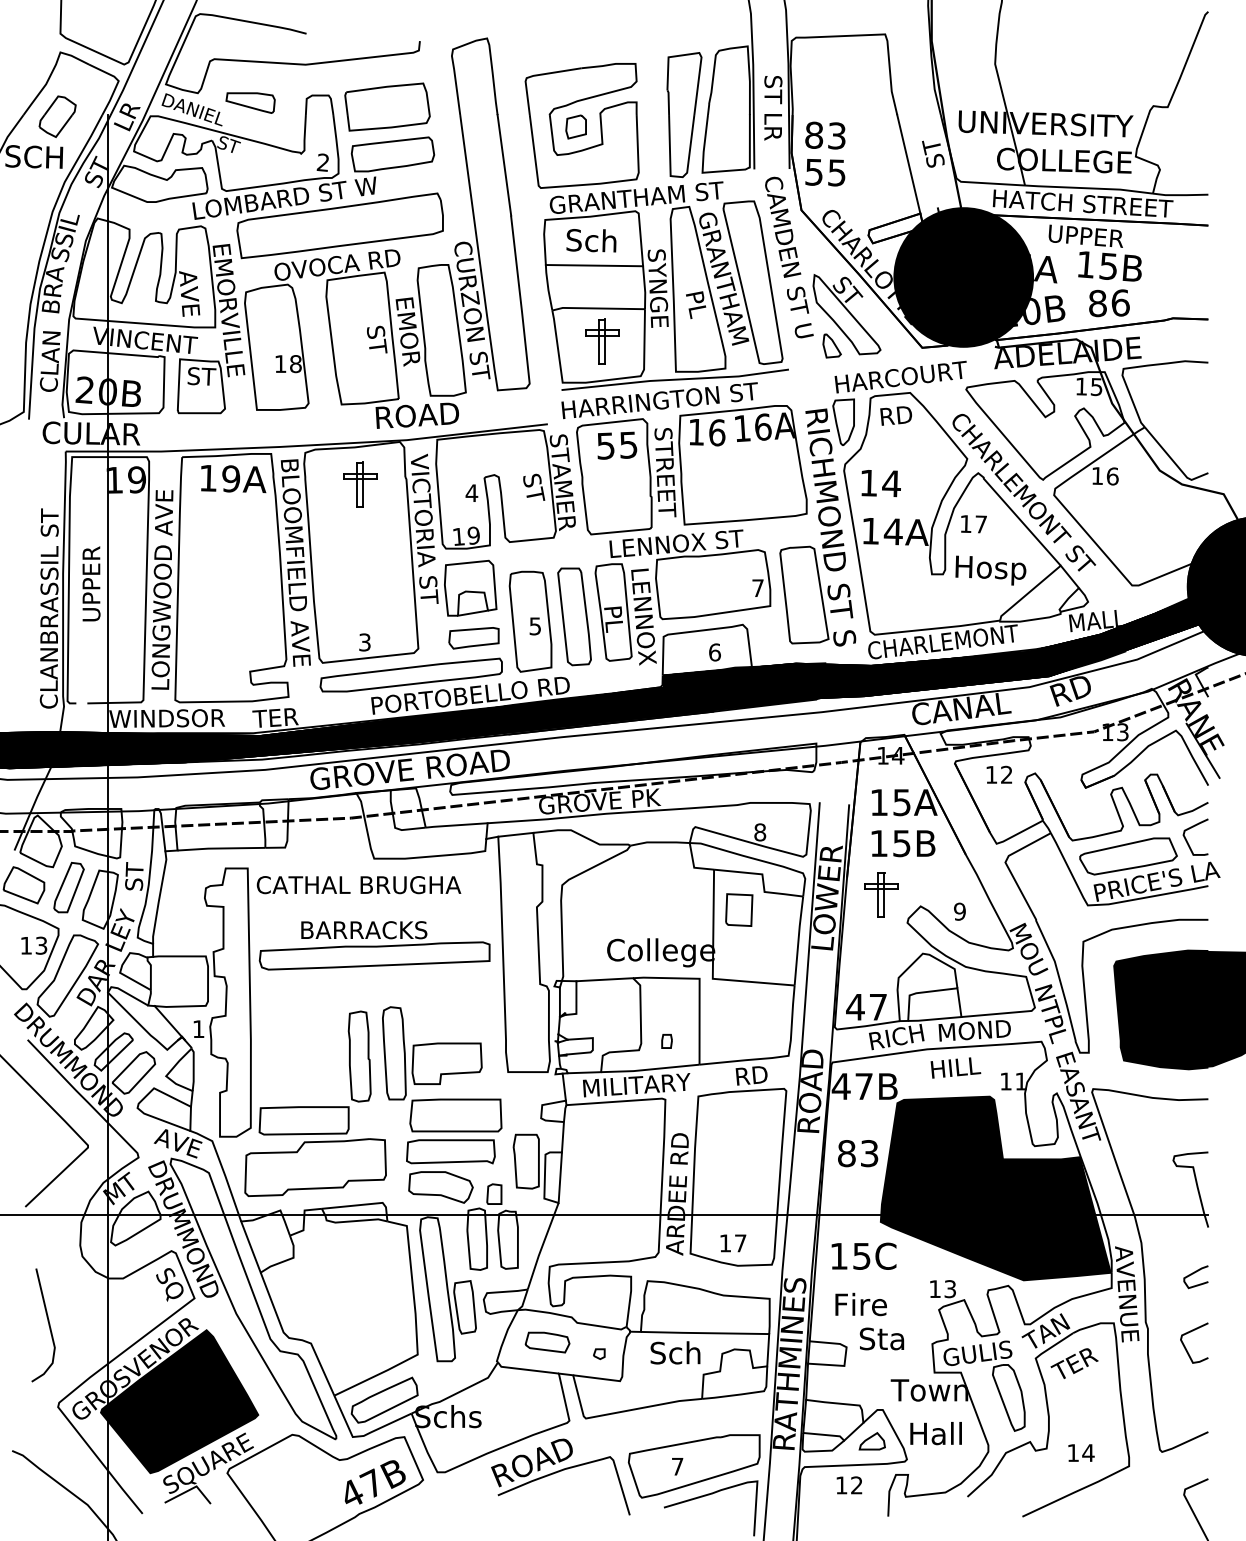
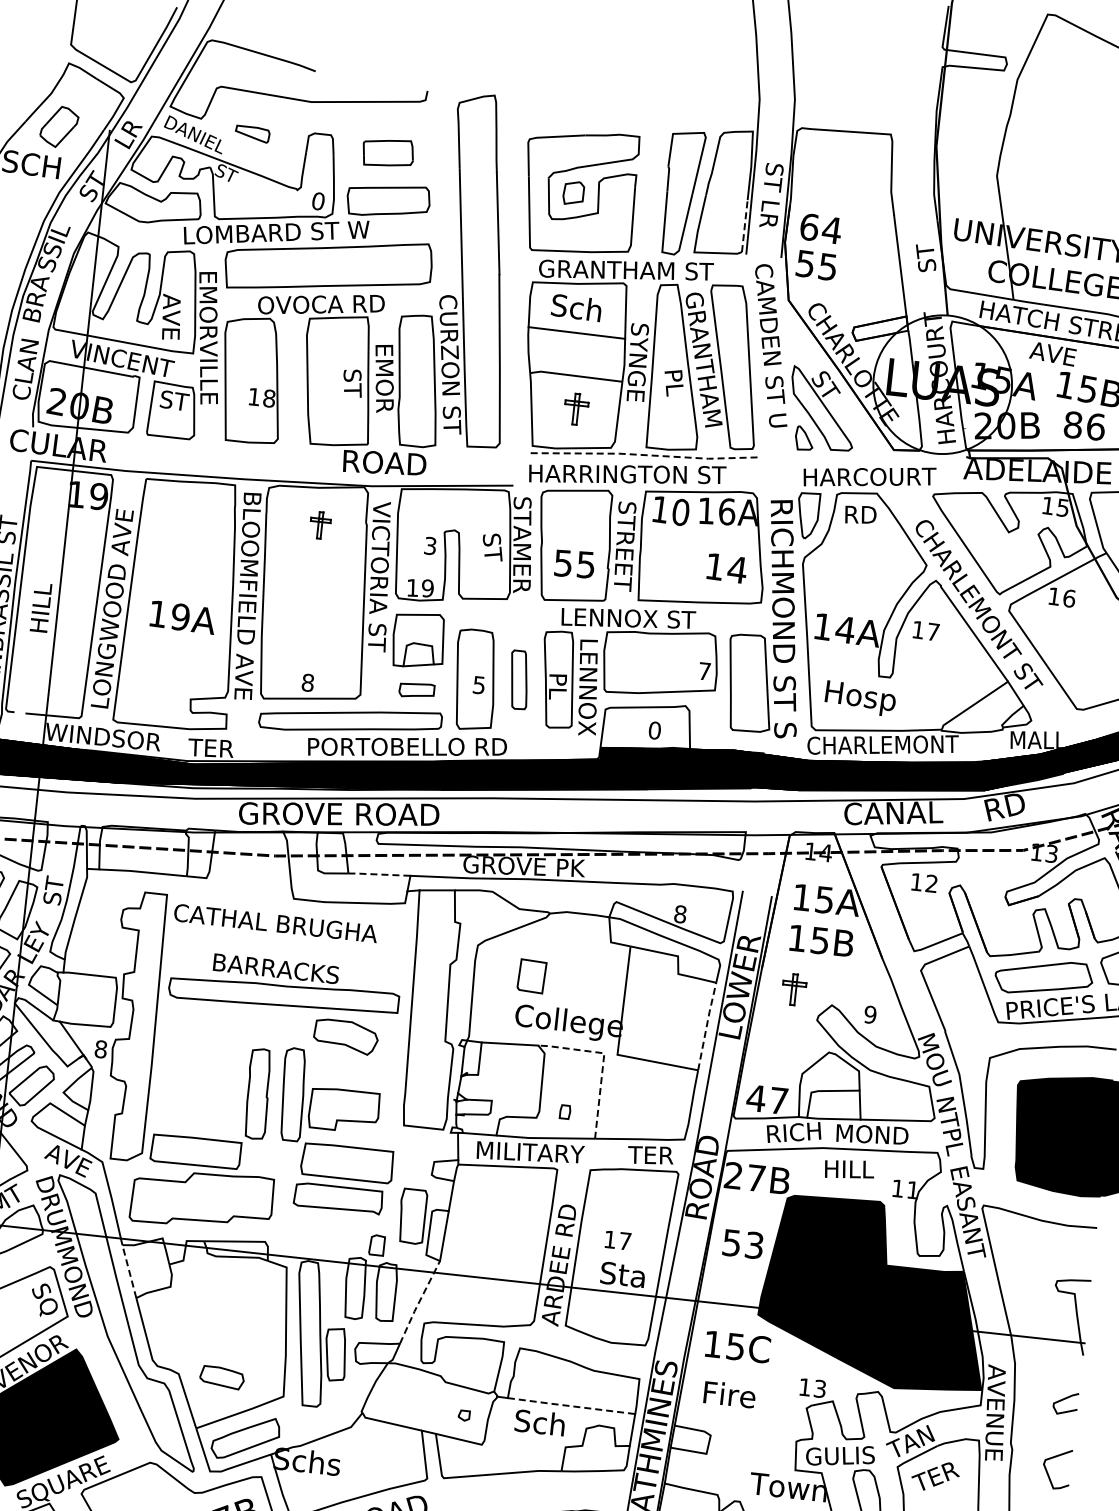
part: (250, 102) -> (252, 133), size x0.7
part: (387, 106) -> (388, 152), size x0.6
text: (825, 135) -> (820, 228), 83 -> 64
line: (749, 140) -> (744, 225), solid -> dashed
text: (322, 162) -> (317, 201), 2 -> 0
text: (1084, 235) -> (1067, 355), UPPER -> AVE
fill: (963, 277) -> (942, 384), removed
part: (602, 341) -> (576, 409), size x0.7
line: (675, 379) -> (645, 454), solid -> dashed
text: (717, 432) -> (681, 512), 16 -> 10
text: (617, 445) -> (574, 564), moved
text: (233, 479) -> (182, 617), moved
text: (880, 483) -> (726, 568), moved
part: (360, 484) -> (320, 525), size x0.6
text: (471, 493) -> (430, 546), 4 -> 3
text: (990, 570) -> (860, 698), moved
text: (91, 583) -> (42, 594), UPPER -> HILL
part: (574, 616) -> (519, 679), size x0.6
part: (473, 638) -> (416, 690), size x0.7
text: (364, 642) -> (307, 682), 3 -> 8
text: (714, 652) -> (654, 730), 6 -> 0
line: (456, 825) -> (379, 874), solid -> dashed
part: (881, 894) -> (794, 989), size x0.7
part: (739, 909) -> (532, 975), moved
line: (798, 939) -> (706, 1024), solid -> dashed
line: (699, 986) -> (603, 1061), solid -> dashed
text: (198, 1029) -> (100, 1049), 1 -> 8
text: (756, 1075) -> (650, 1155), RD -> TER
text: (840, 1086) -> (732, 1175), 47B -> 27B
text: (846, 1153) -> (731, 1242), 83 -> 53
part: (440, 1187) -> (345, 1037), moved
text: (733, 1243) -> (618, 1240), moved
line: (250, 1246) -> (128, 1270), solid -> dashed
line: (542, 1246) -> (419, 1302), solid -> dashed
line: (704, 1333) -> (570, 1406), solid -> dashed
text: (882, 1338) -> (623, 1274), moved
part: (547, 1342) -> (222, 1377), moved

